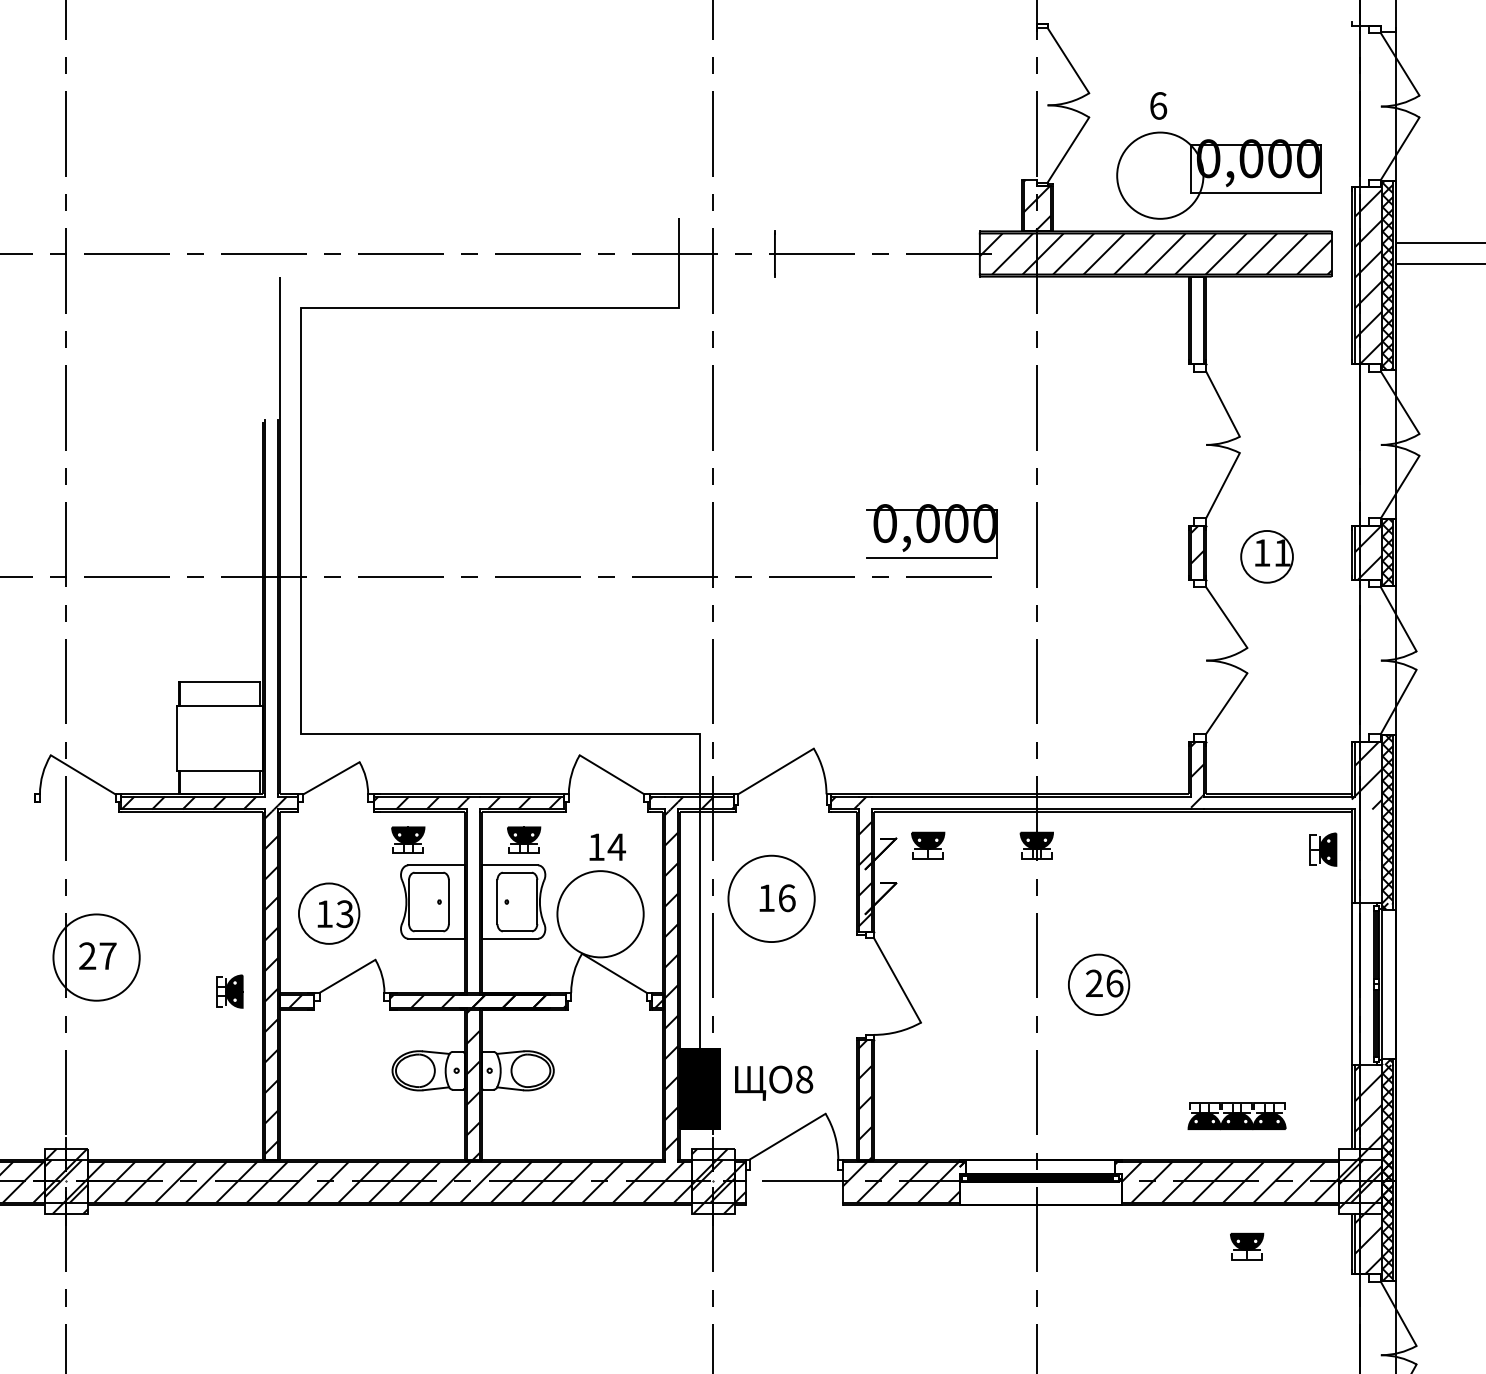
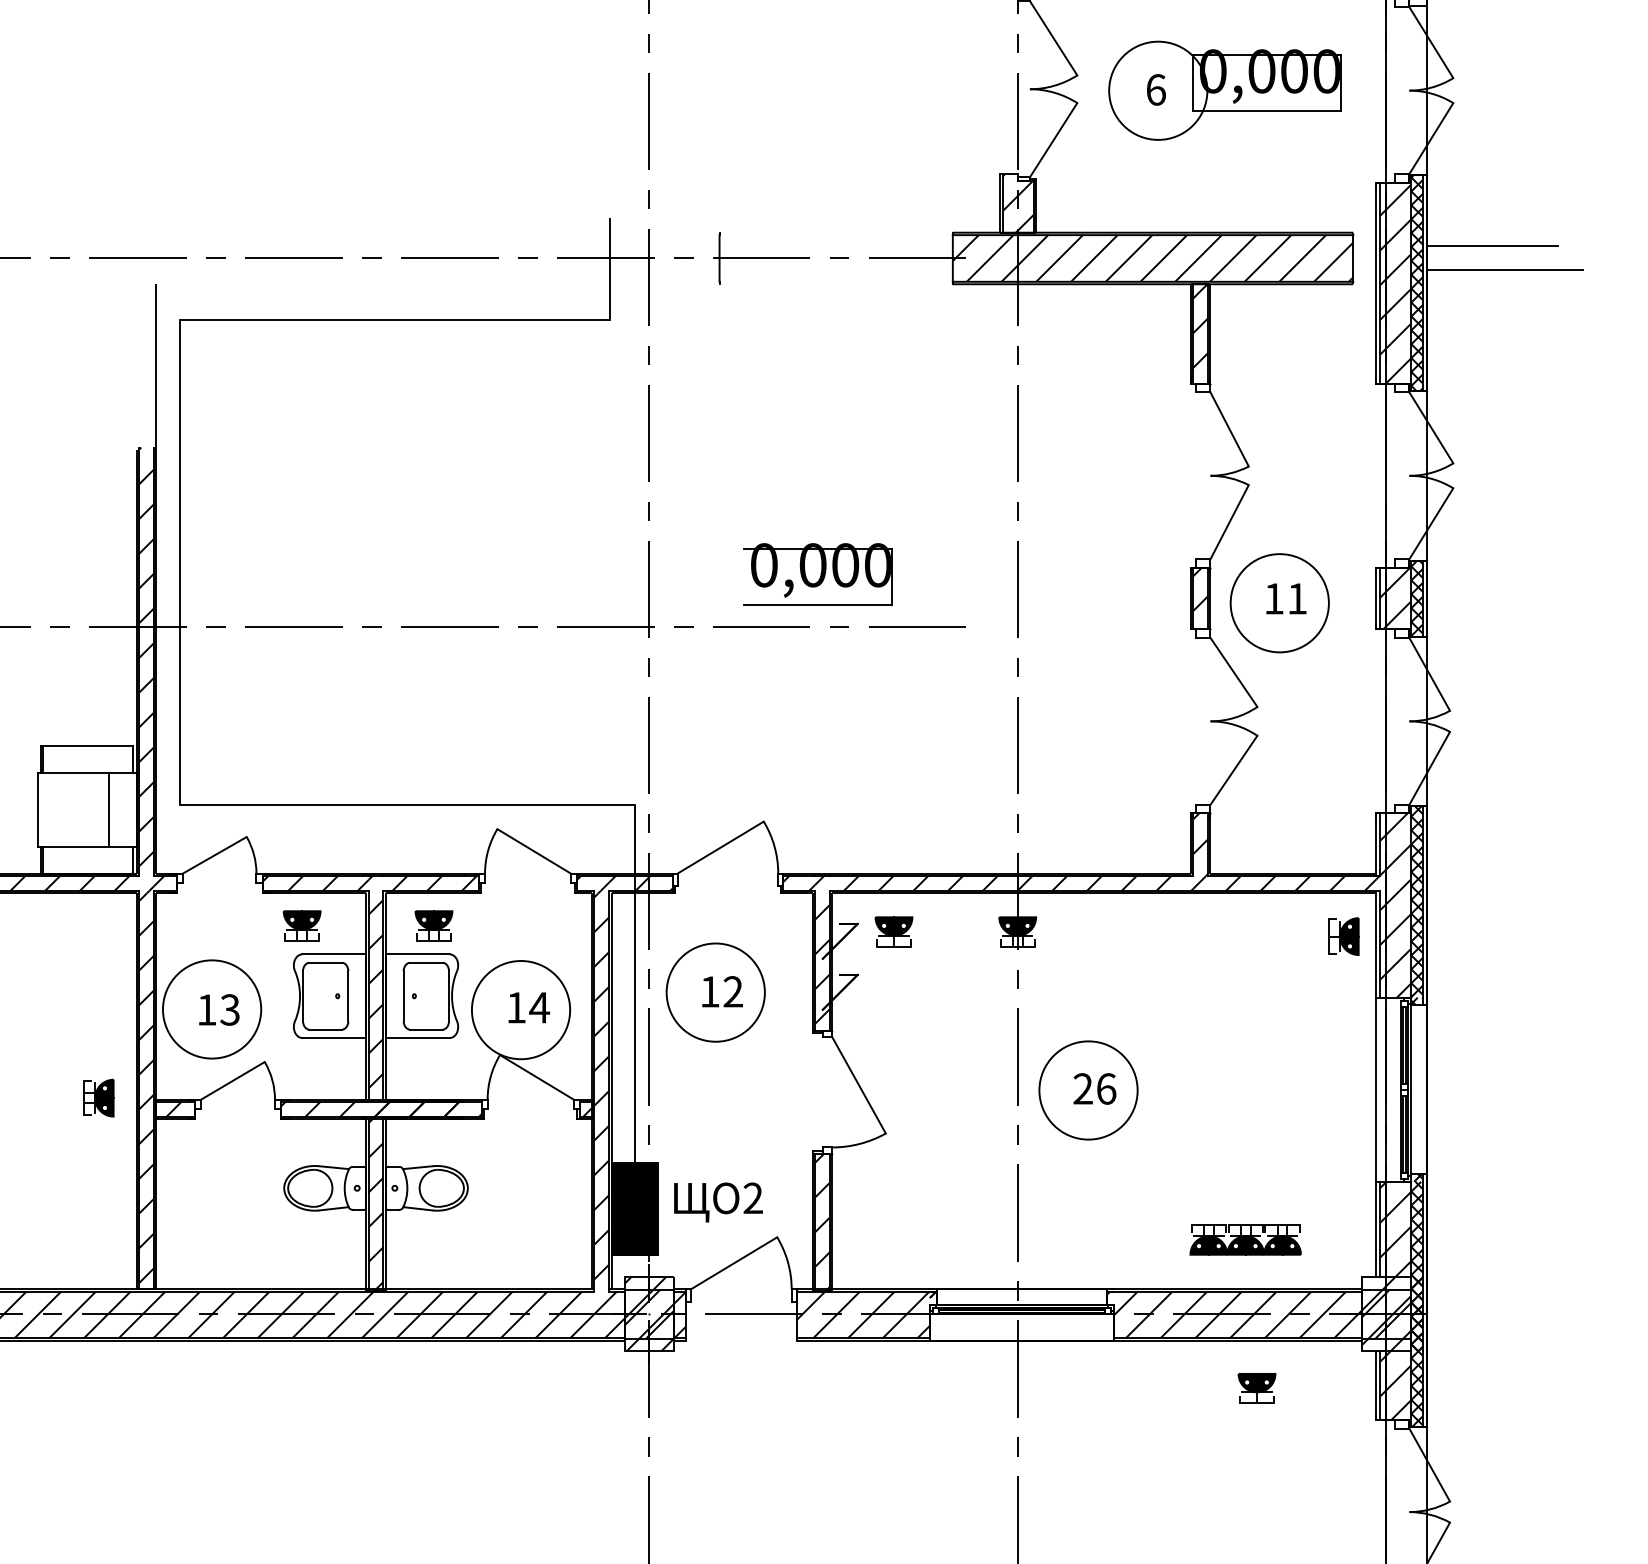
part: (1218, 175) -> (1224, 90), moved
hatch: (1197, 313) -> (1200, 326), added
part: (931, 531) -> (816, 574), moved
circle: (1266, 556) -> (1279, 602), size x1.67
hatch: (271, 603) -> (146, 656), added
line: (238, 737) -> (108, 808), added
hatch: (1037, 802) -> (1018, 882), added
hatch: (1285, 802) -> (1300, 882), added
text: (607, 846) -> (528, 1006), moved
hatch: (1368, 856) -> (1395, 944), added
text: (786, 898) -> (732, 992), 16 -> 12
hatch: (472, 899) -> (375, 993), added
circle: (329, 913) -> (212, 1009), size x1.43
circle: (1098, 984) -> (1087, 1090), size x1.43
text: (804, 1079) -> (753, 1198), 8 -> 2

